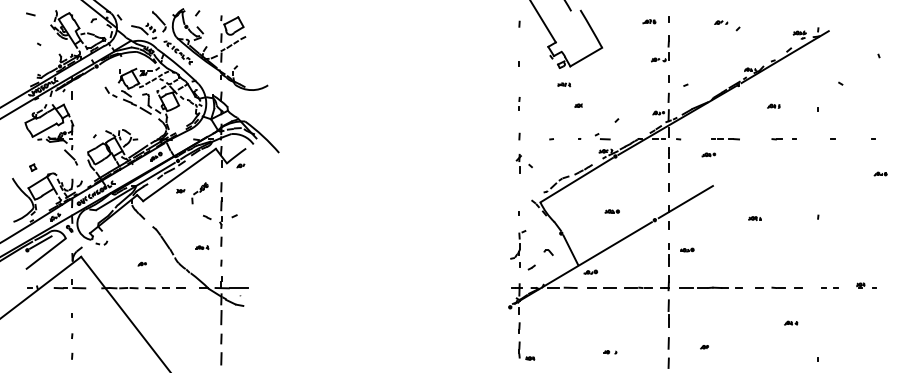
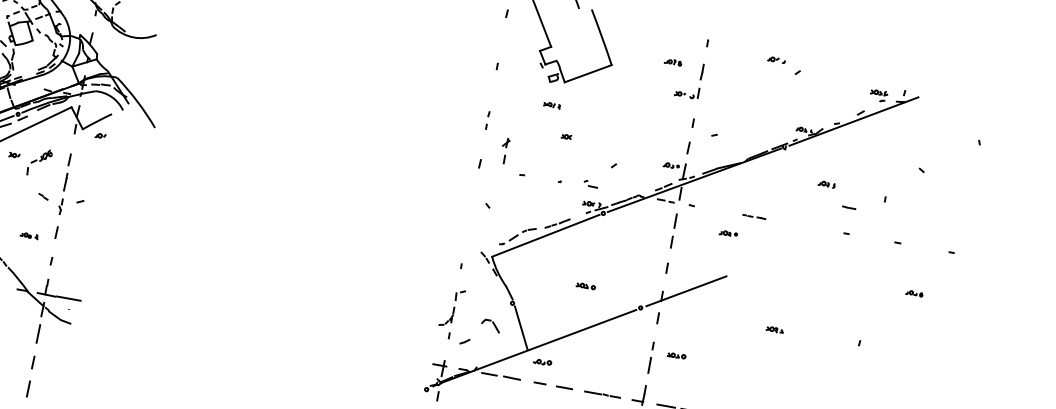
part: (649, 21) -> (673, 62), moved
part: (602, 136) -> (590, 183), size x0.7
part: (725, 139) -> (754, 217), size x0.6
part: (776, 139) -> (848, 207), moved
part: (518, 163) -> (504, 150), moved
part: (880, 173) -> (914, 292), moved
part: (548, 252) -> (490, 325), size x1.6

